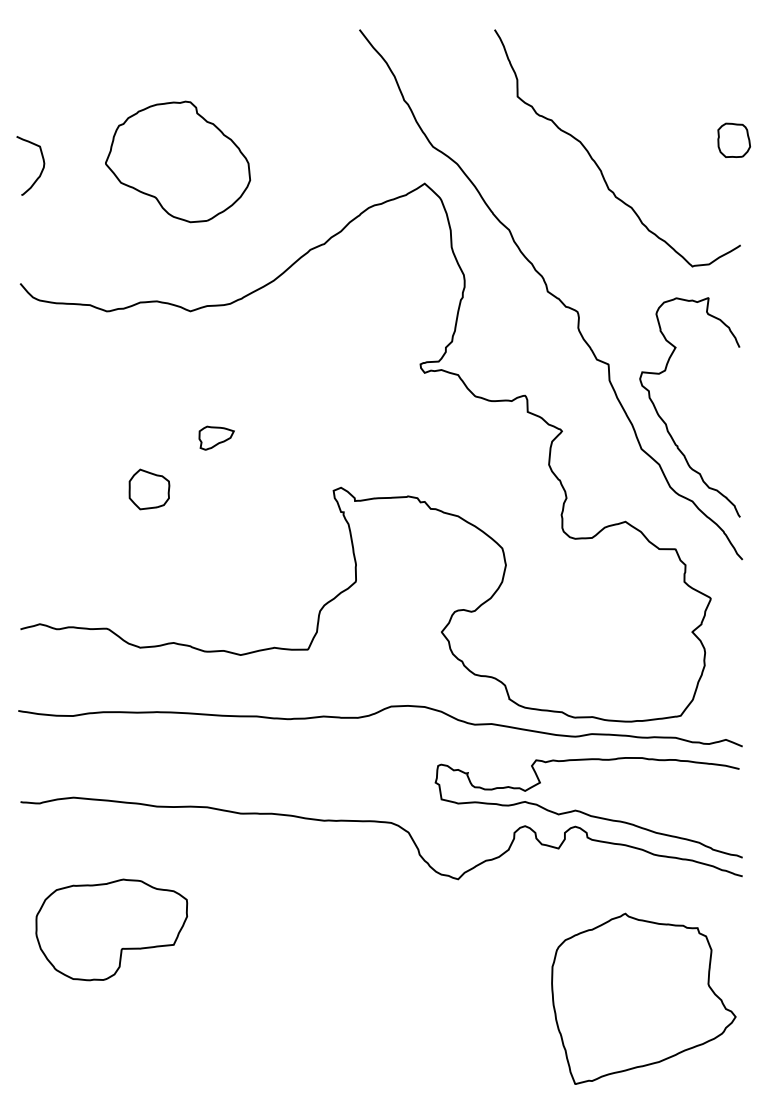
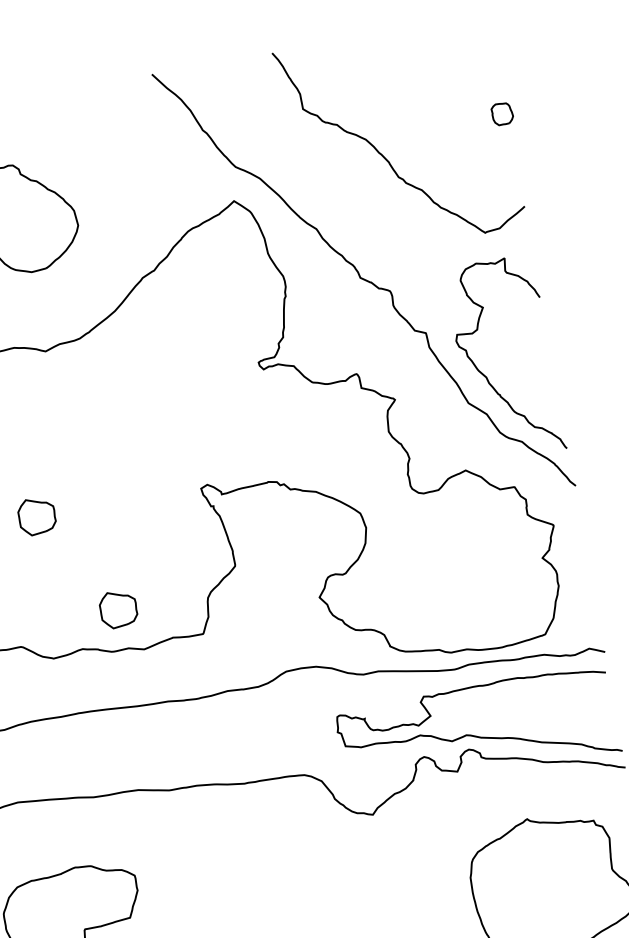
part: (733, 139) -> (501, 113), size x0.7
part: (216, 437) -> (88, 459), removed
part: (220, 606) -> (118, 609), added

